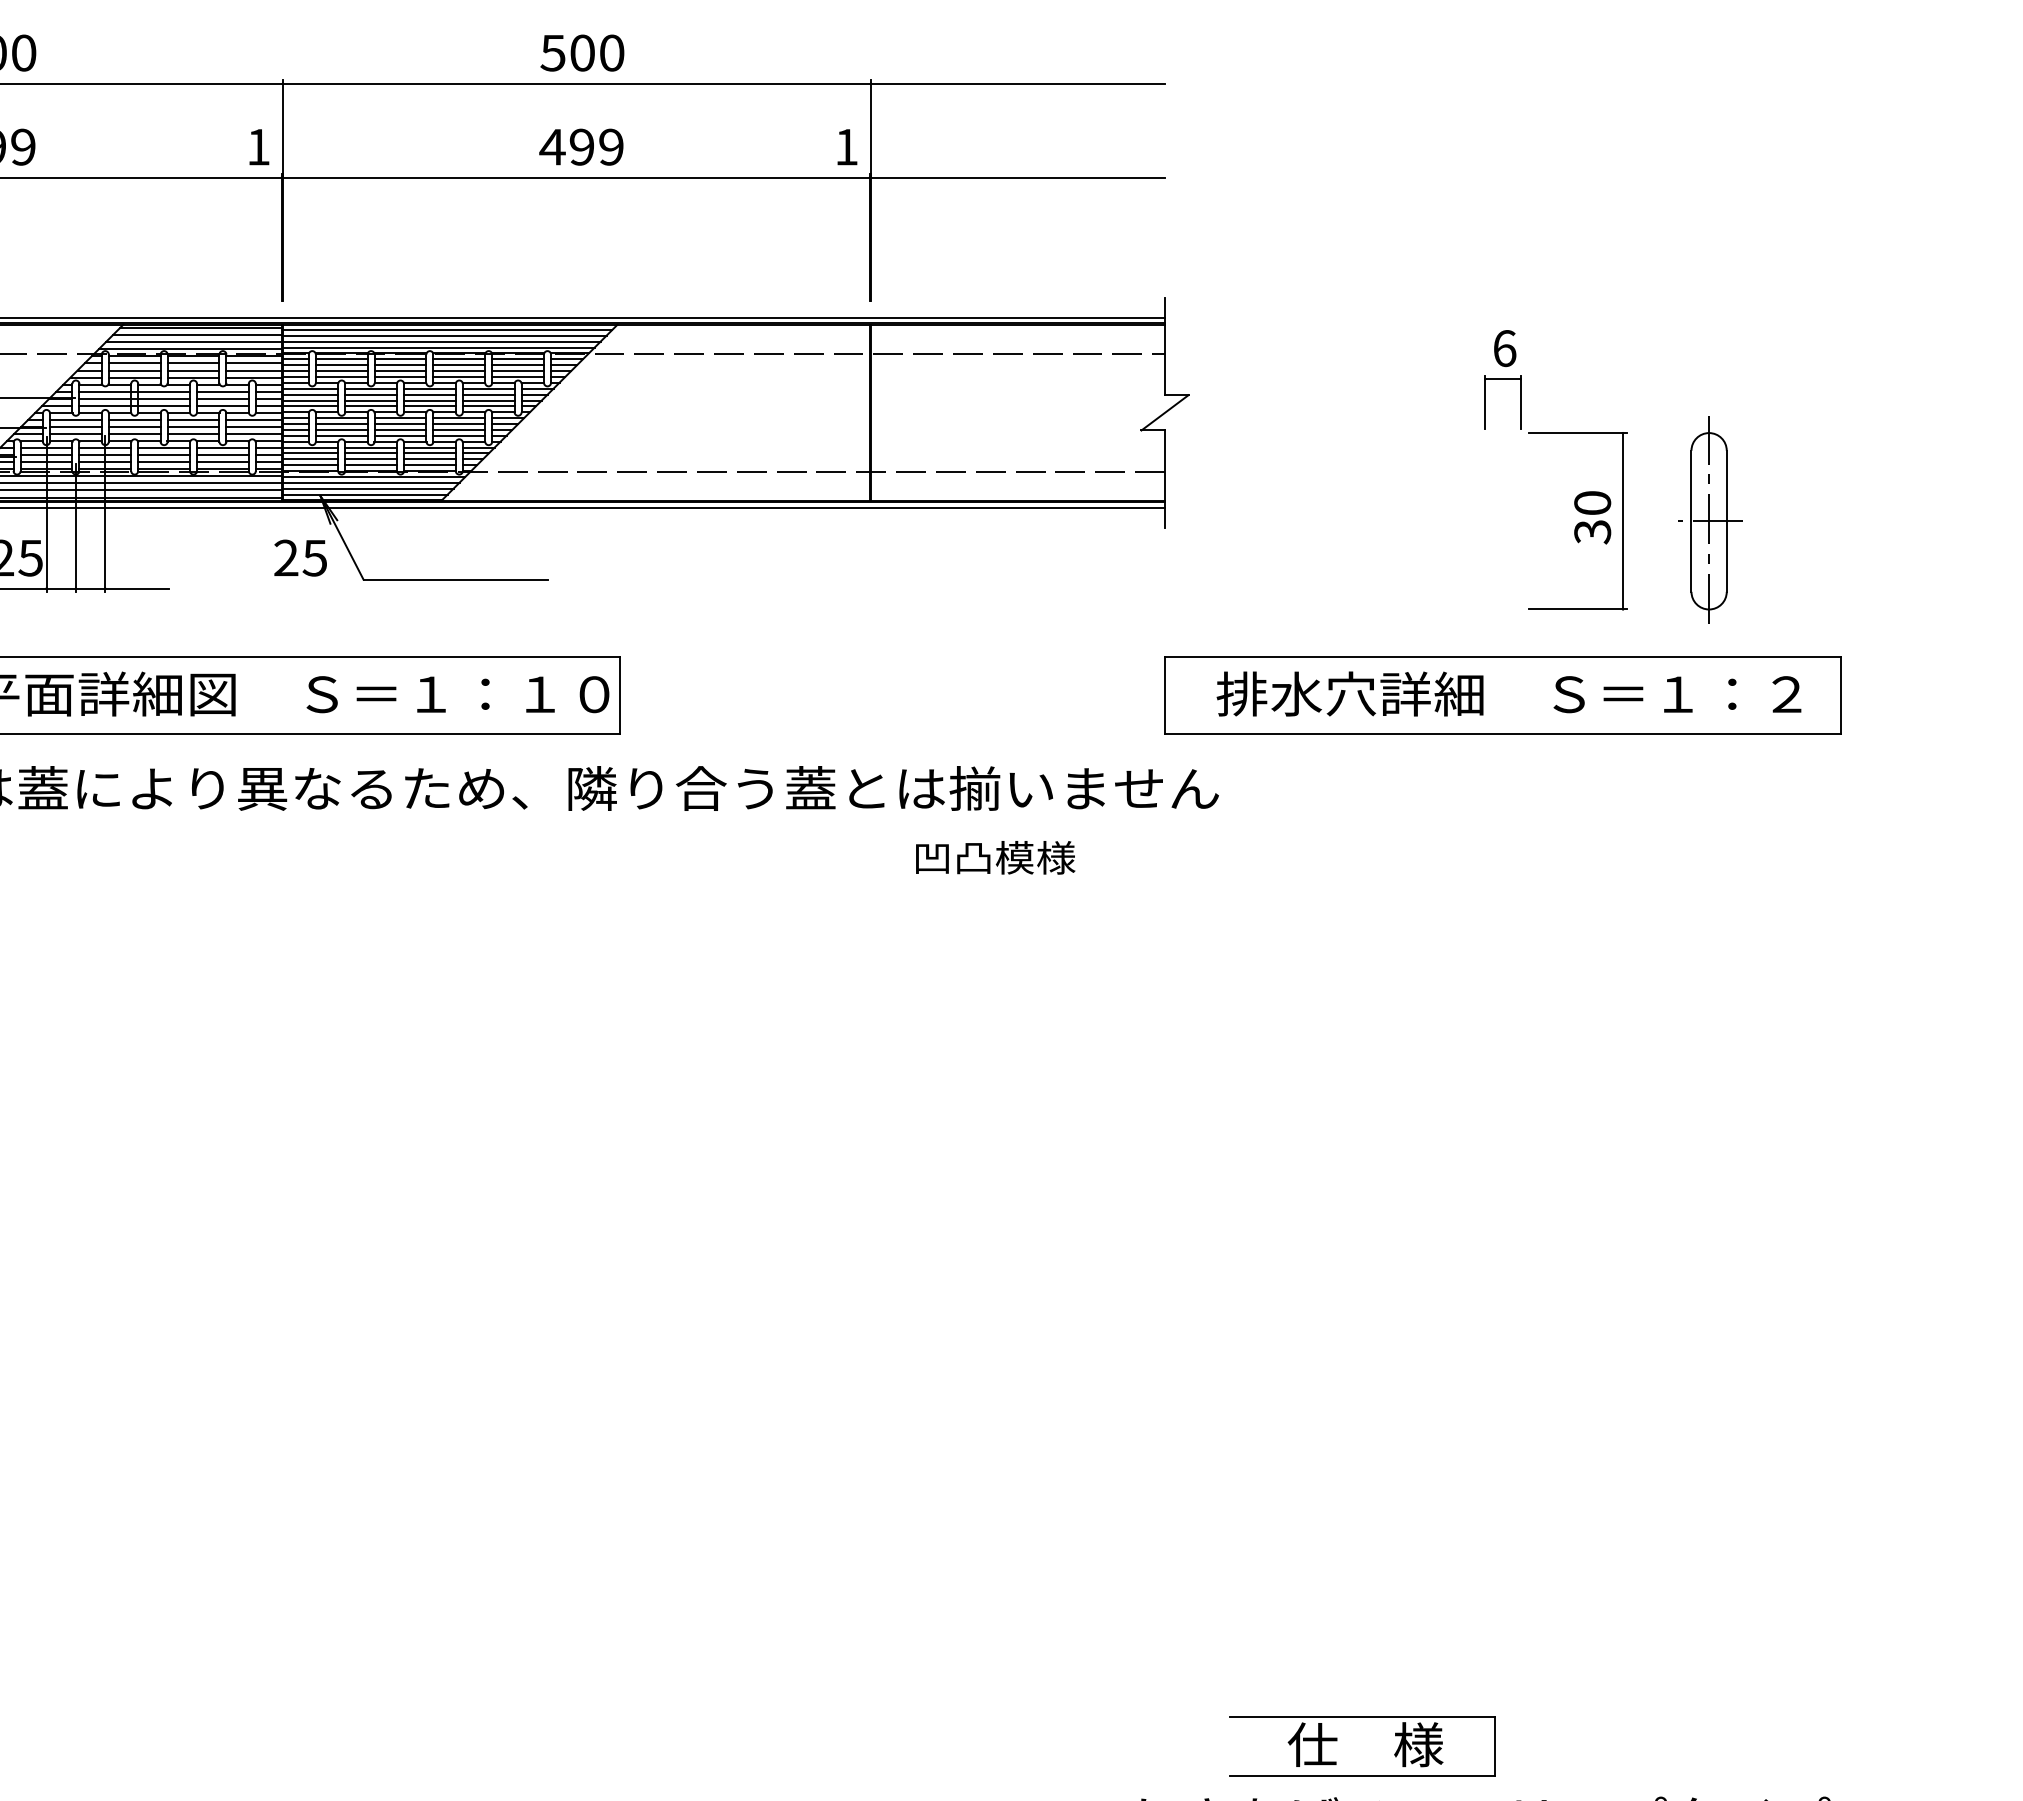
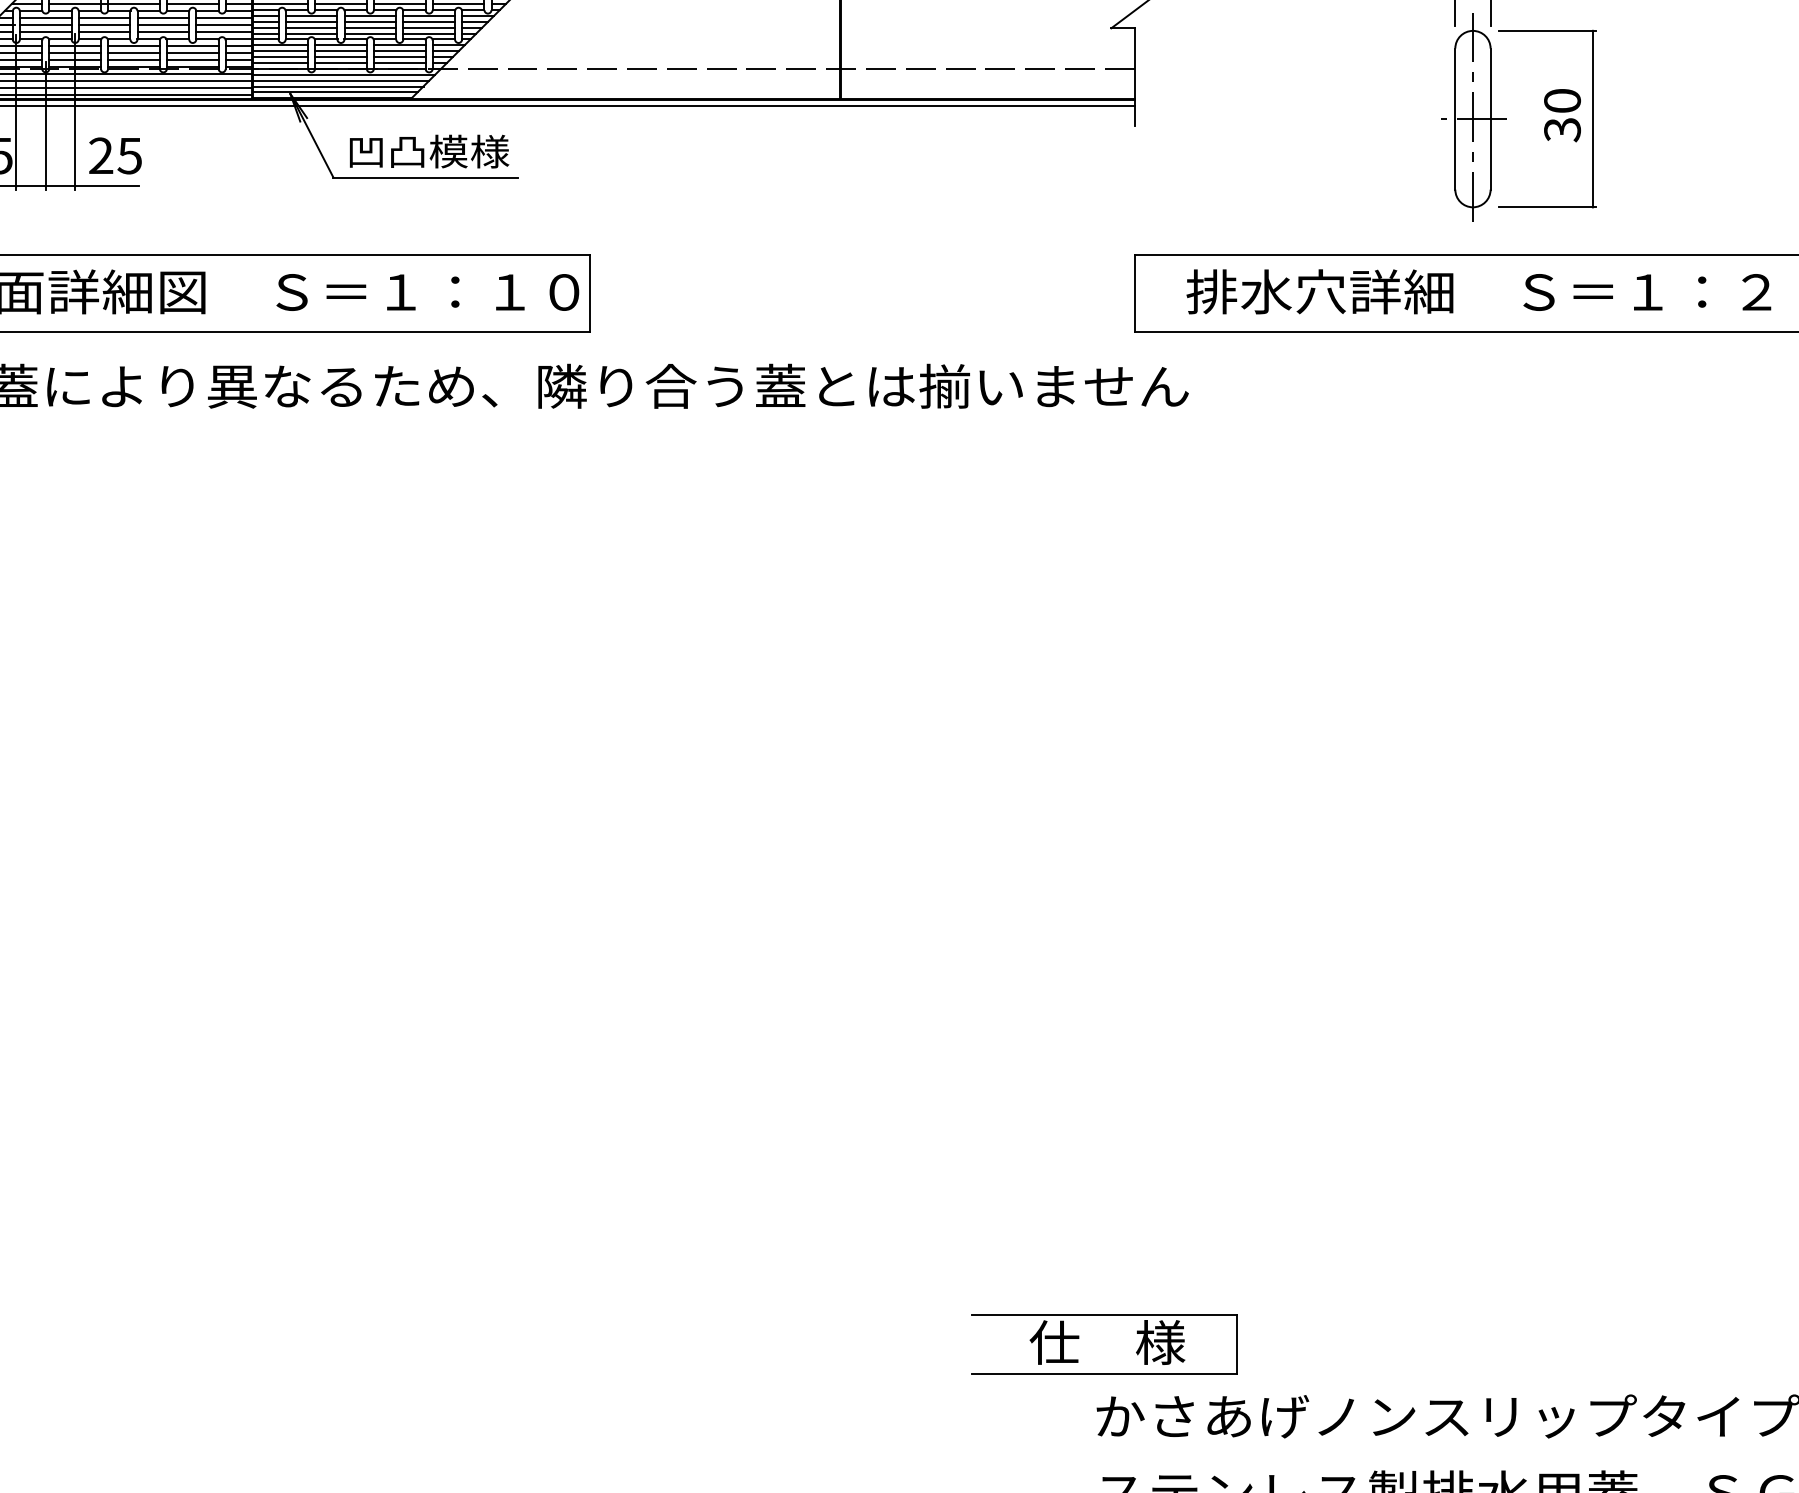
part: (1710, 519) -> (1474, 117), moved
text: (300, 557) -> (115, 155), moved
text: (995, 857) -> (429, 151), moved
part: (1337, 1740) -> (1079, 1338), moved

